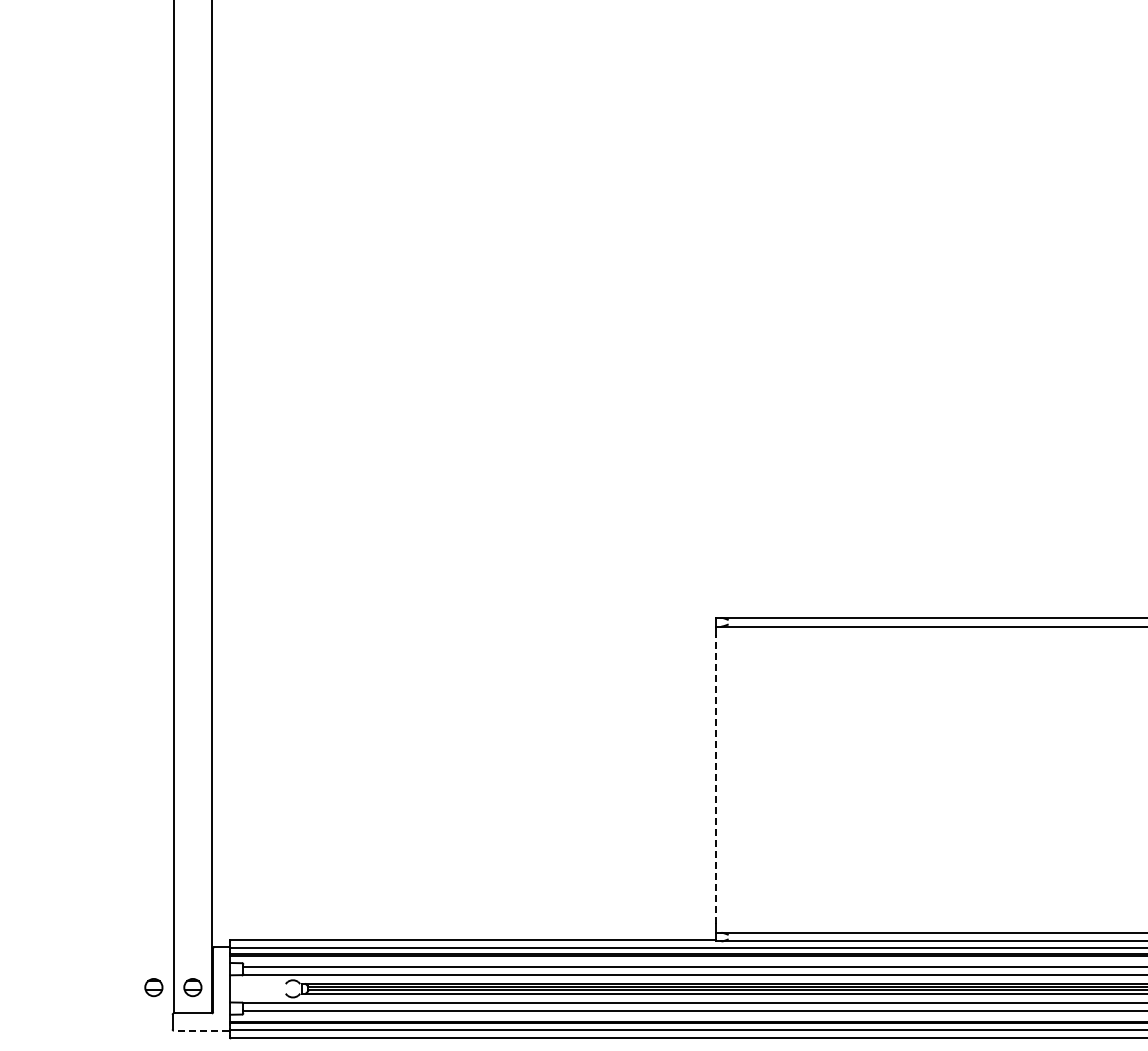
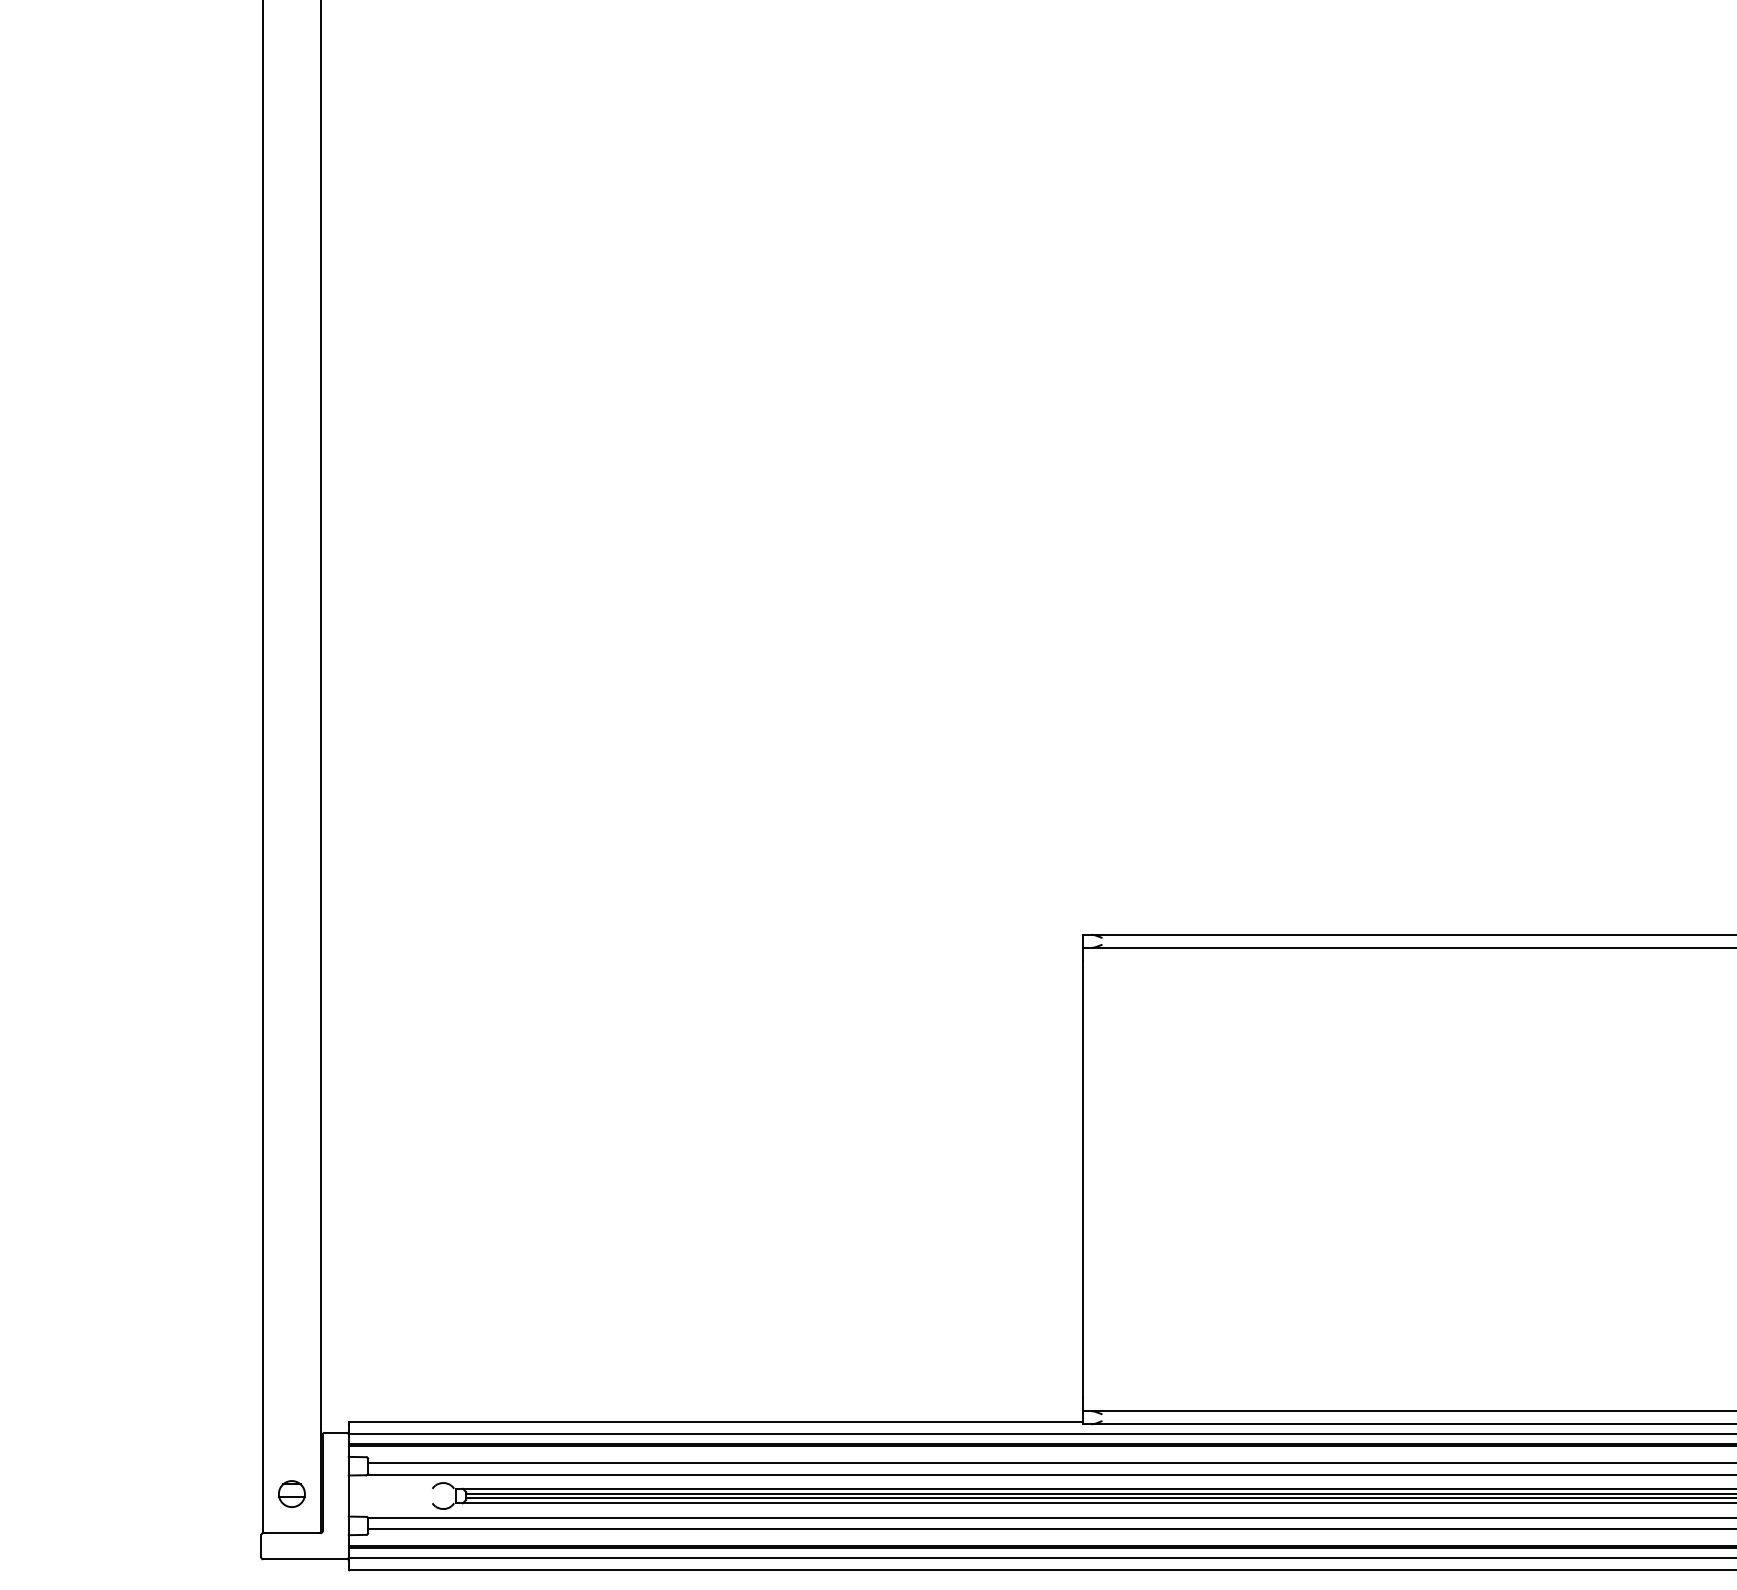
line: (715, 779) -> (1082, 1179), dashed -> solid
part: (153, 987) -> (232, 1493), removed
line: (201, 1030) -> (304, 1559), dashed -> solid

